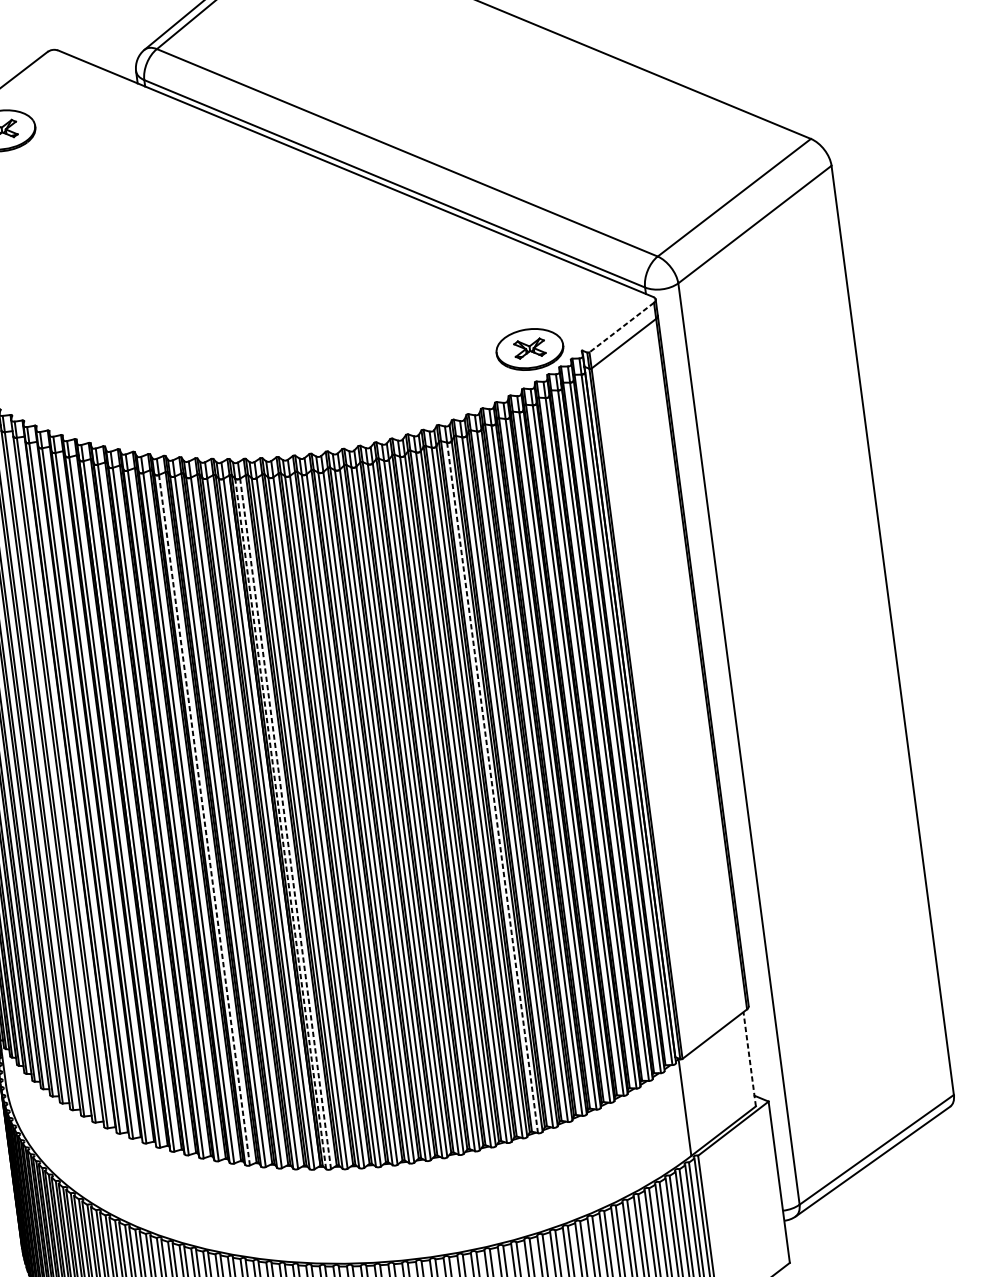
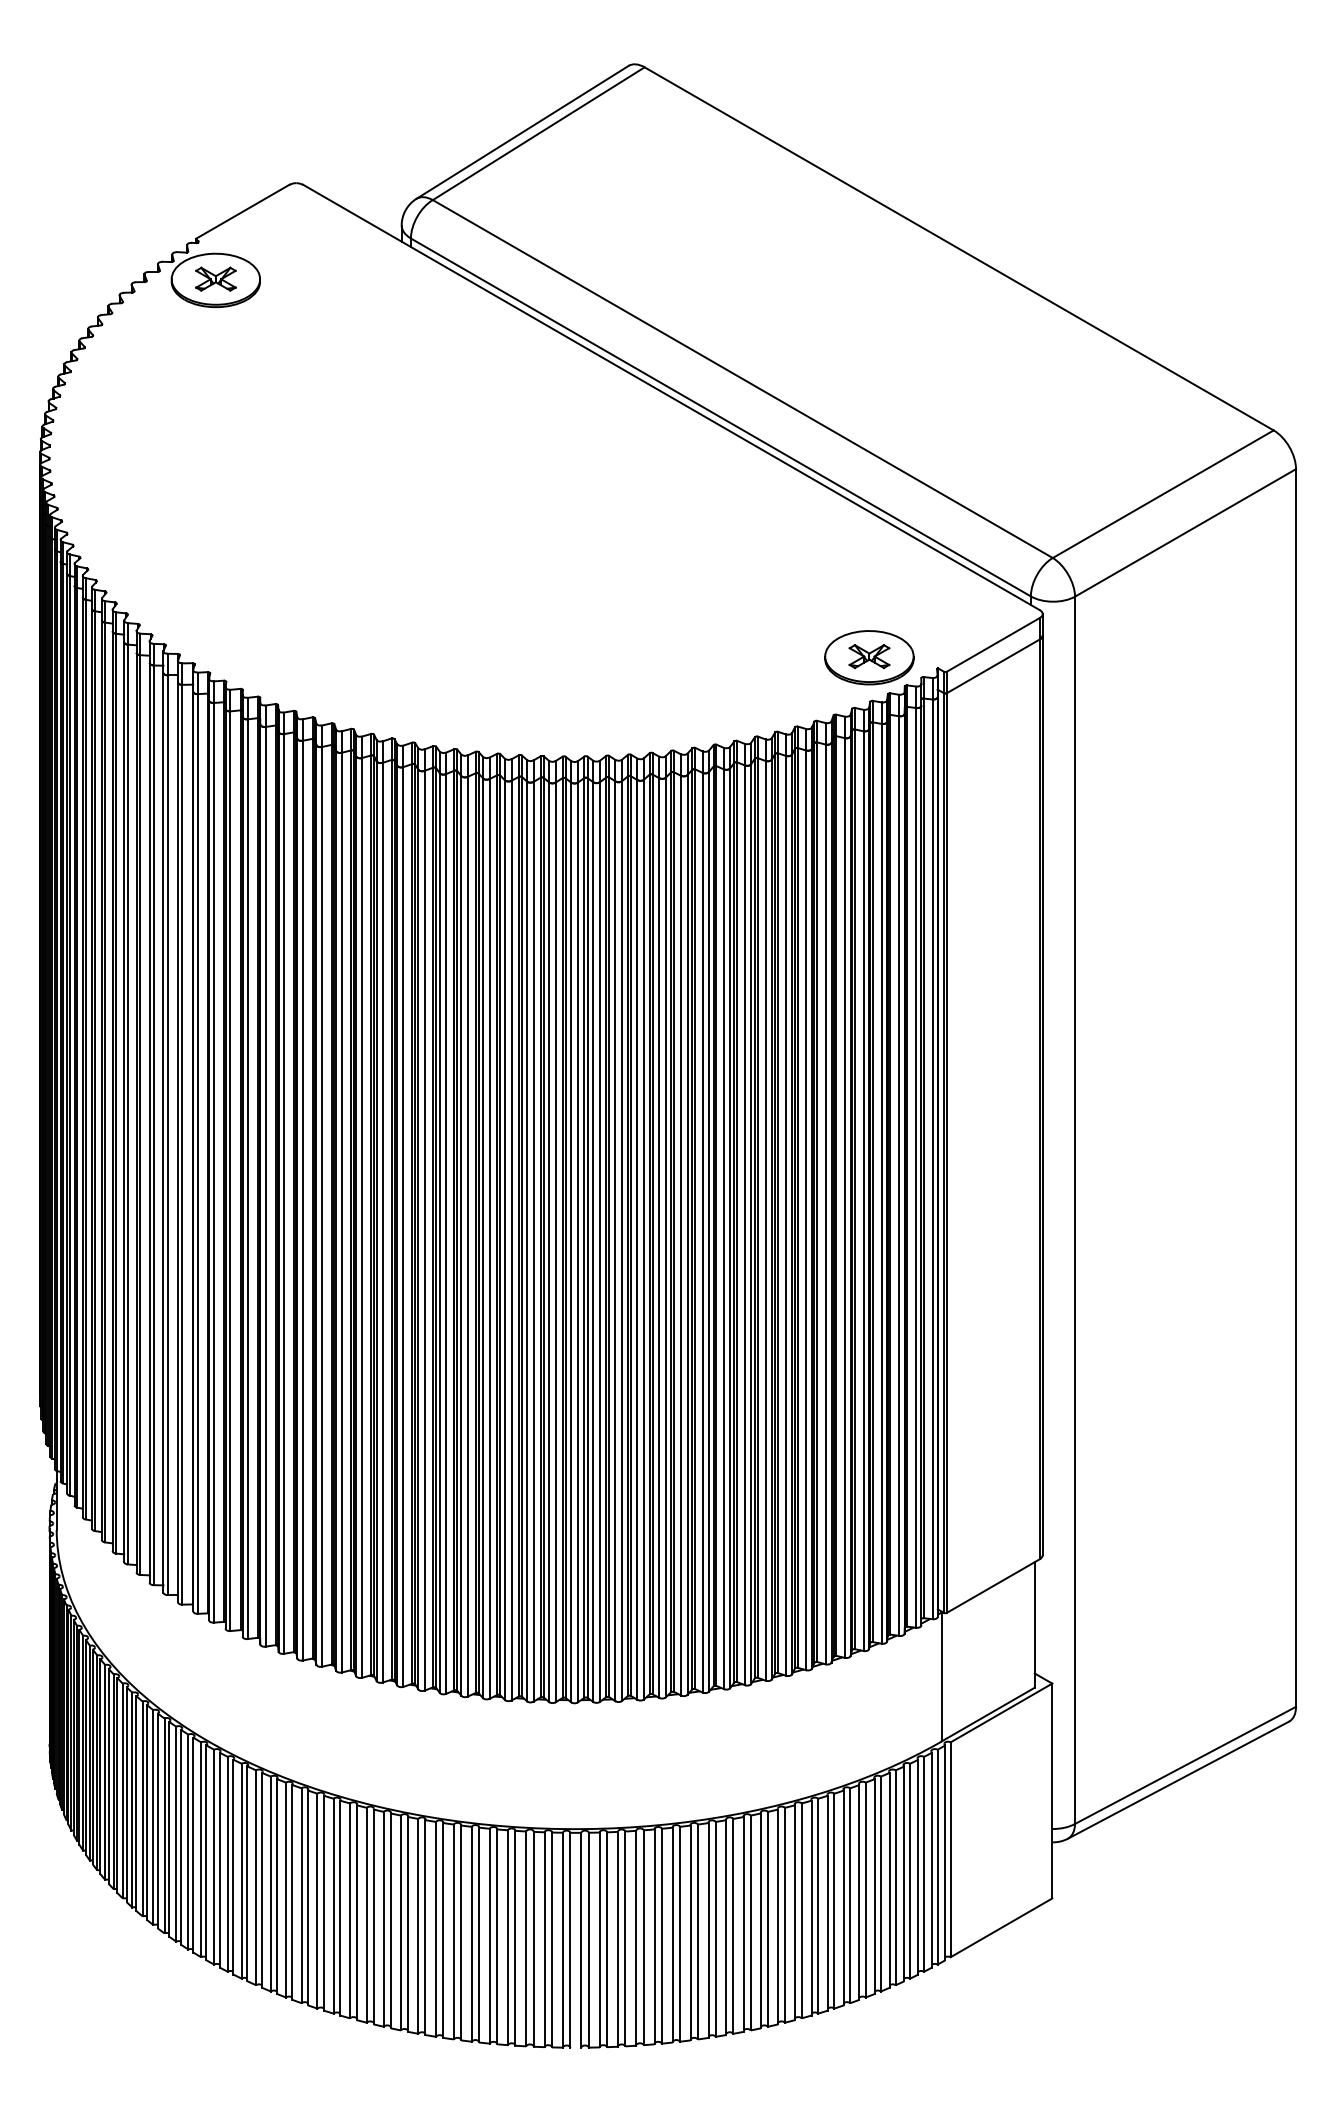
line: (621, 327) -> (993, 644), dashed -> solid
line: (492, 788) -> (744, 1225), dashed -> solid
line: (204, 819) -> (362, 1217), dashed -> solid
line: (280, 823) -> (461, 1235), dashed -> solid
line: (285, 823) -> (467, 1236), dashed -> solid
line: (749, 1058) -> (1034, 1624), dashed -> solid

